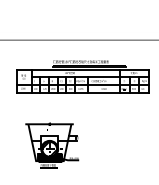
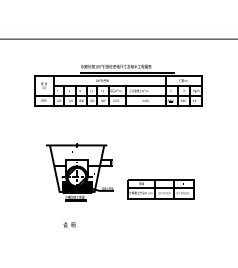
part: (115, 159) -> (160, 189), added

